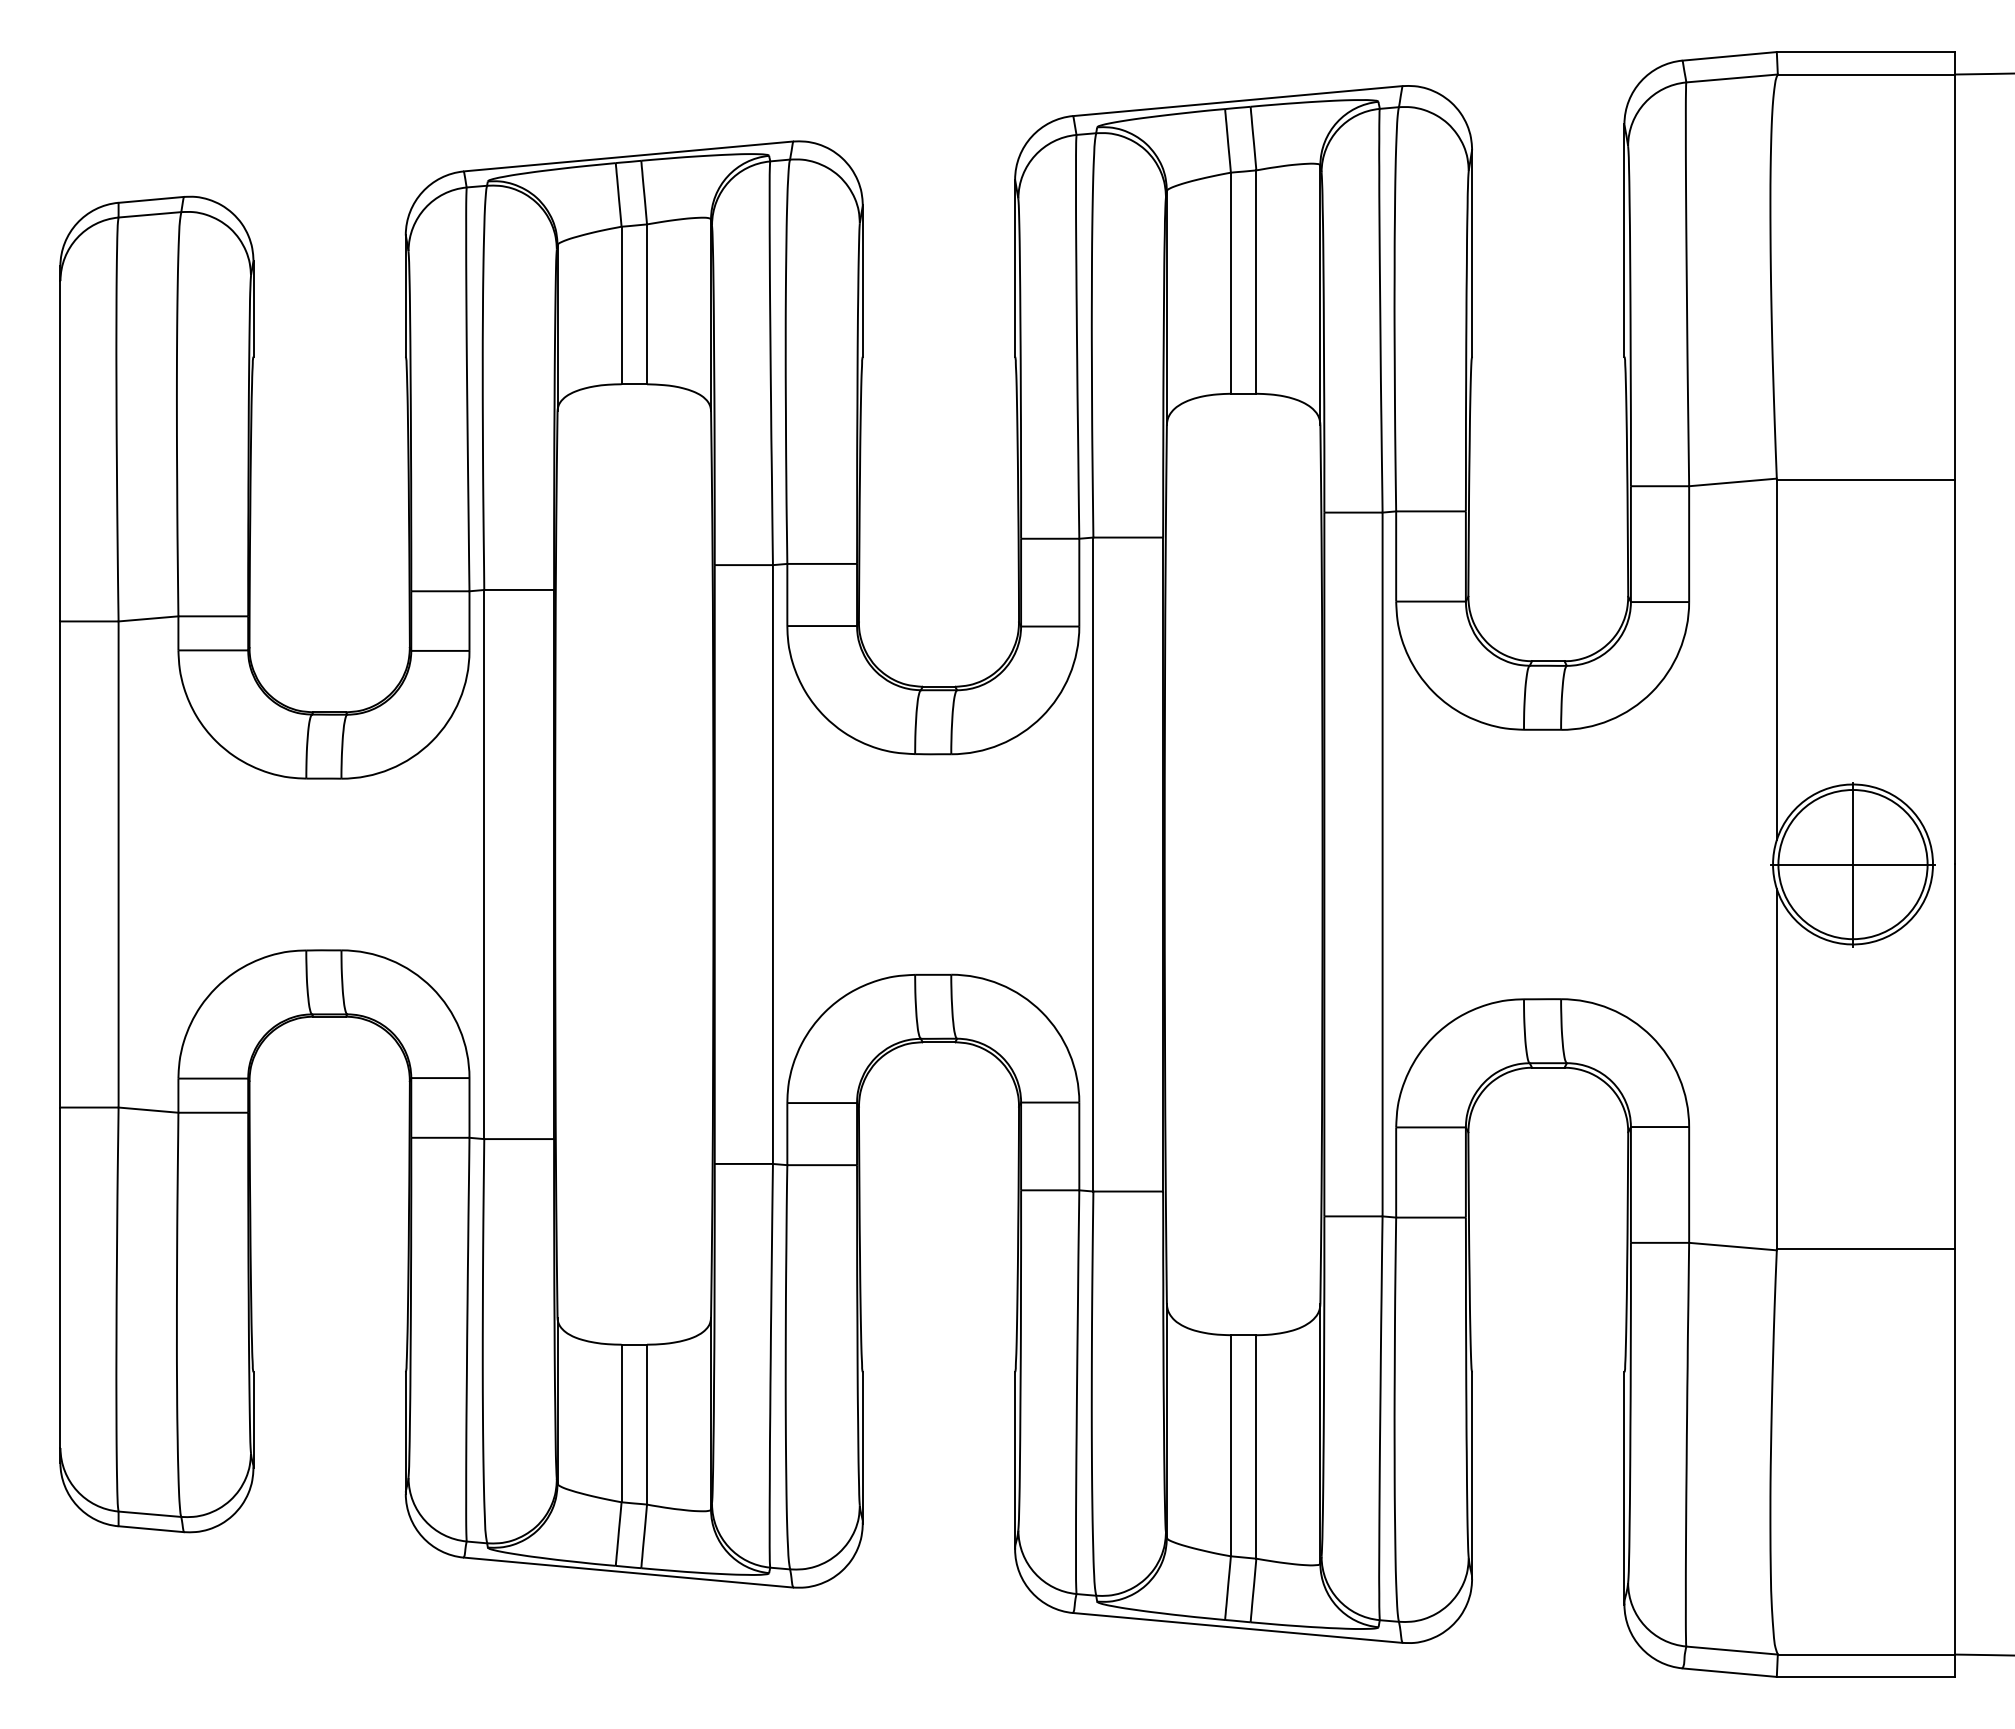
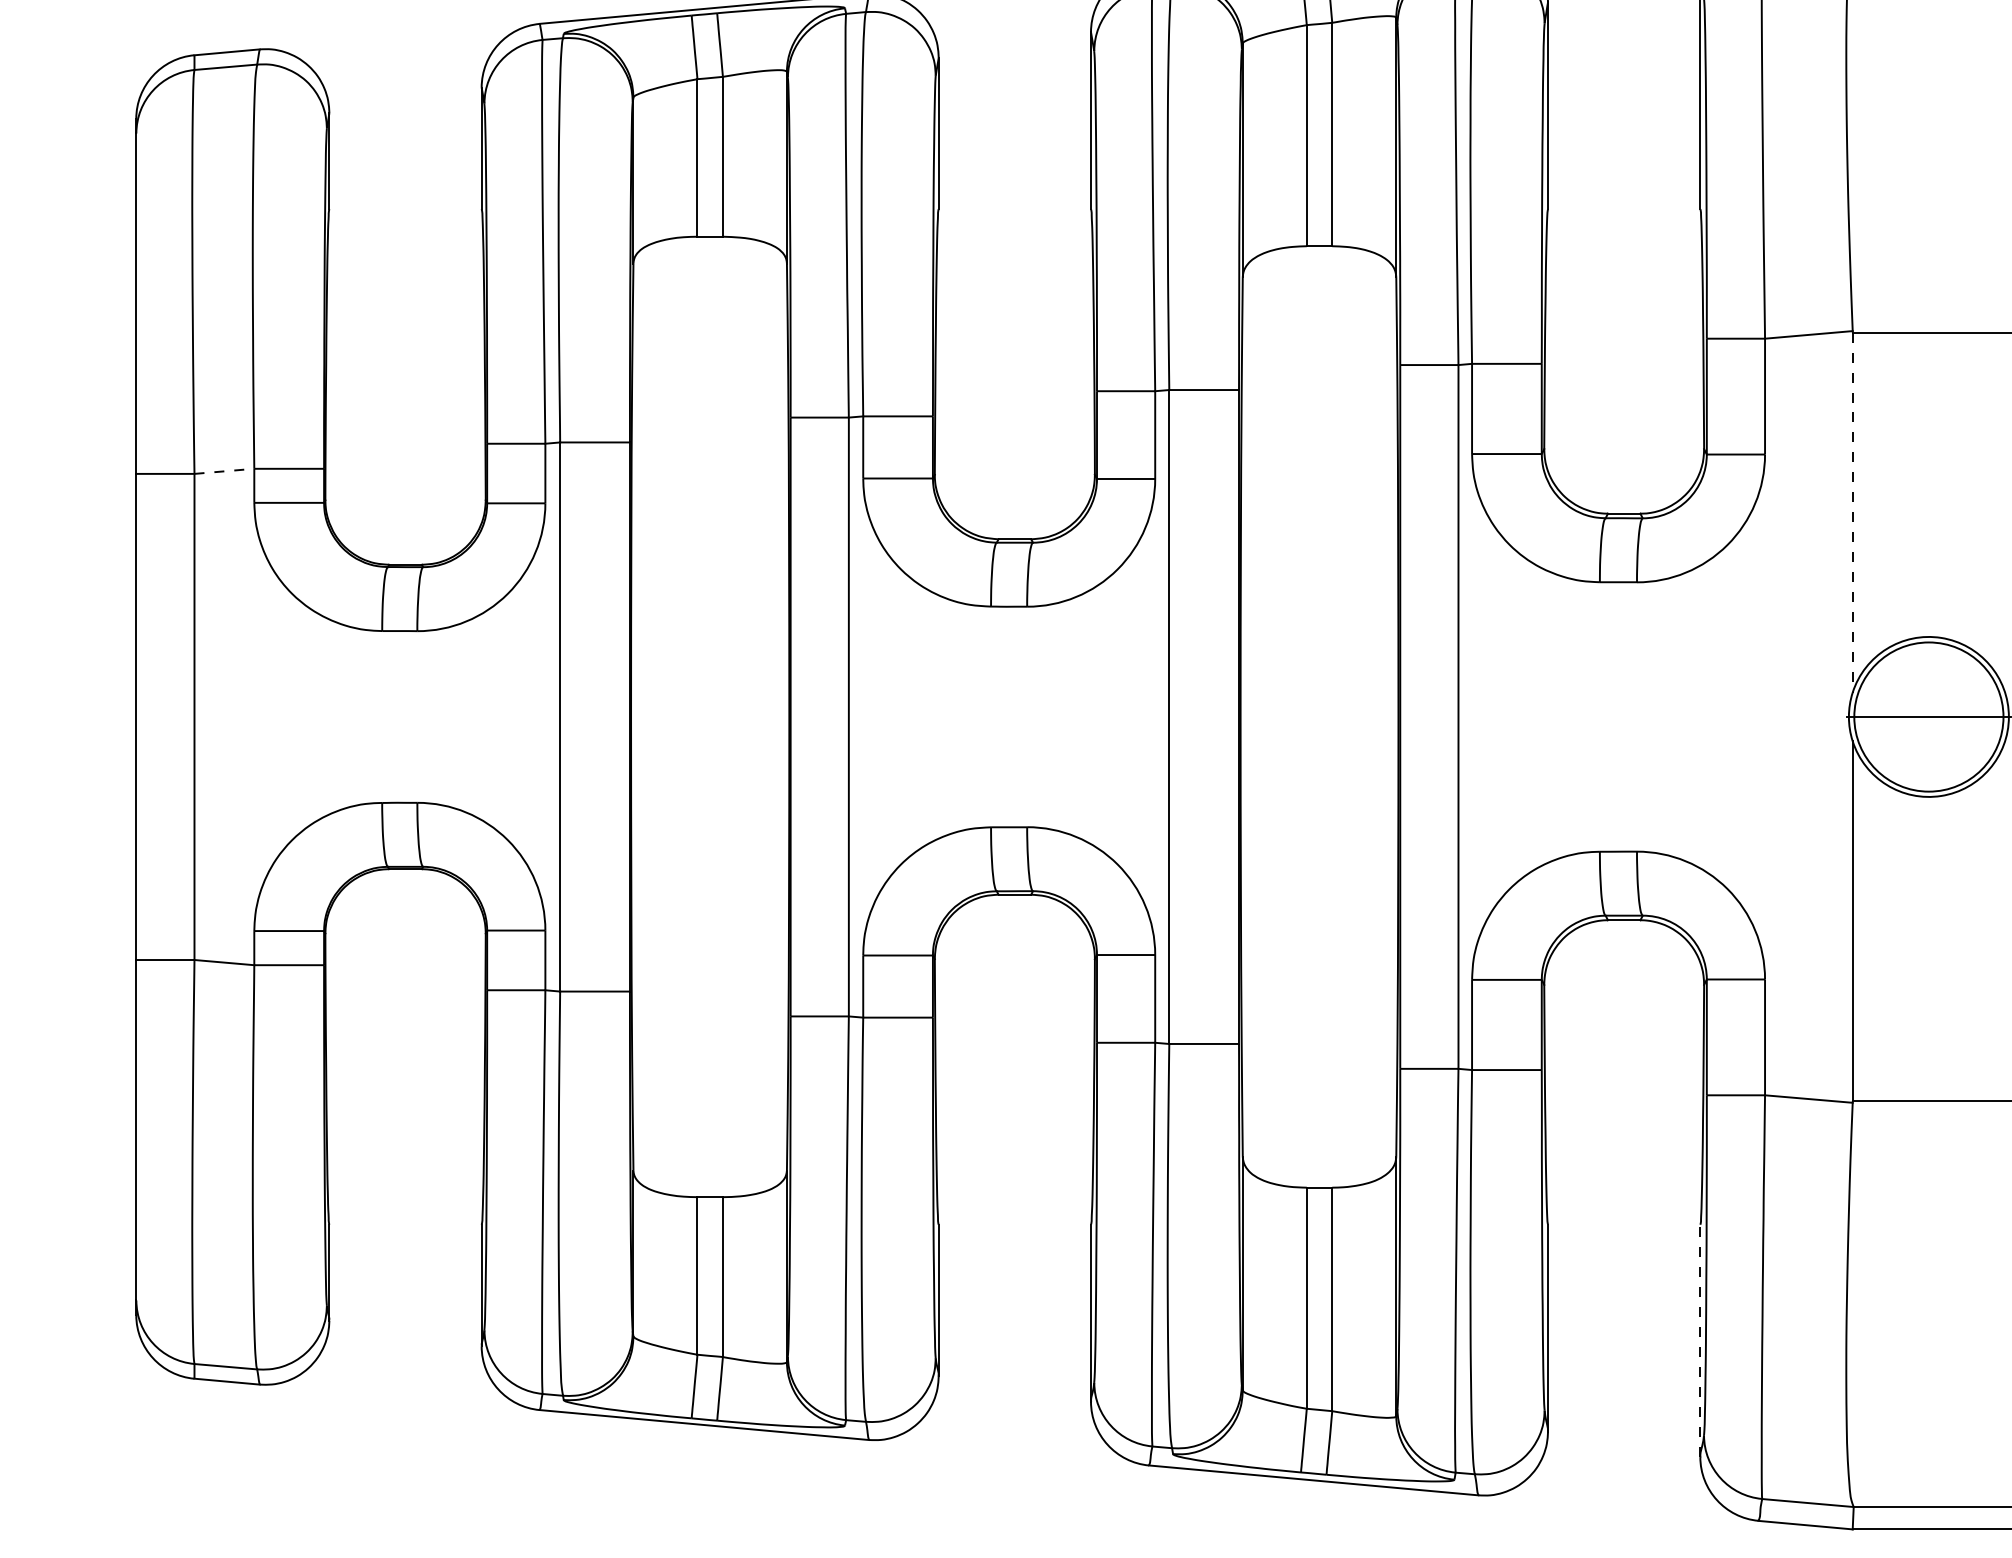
line: (149, 618) -> (225, 470), solid -> dashed
line: (1776, 660) -> (1852, 512), solid -> dashed
line: (1853, 864) -> (1929, 716), removed
line: (1624, 1487) -> (1700, 1339), solid -> dashed

